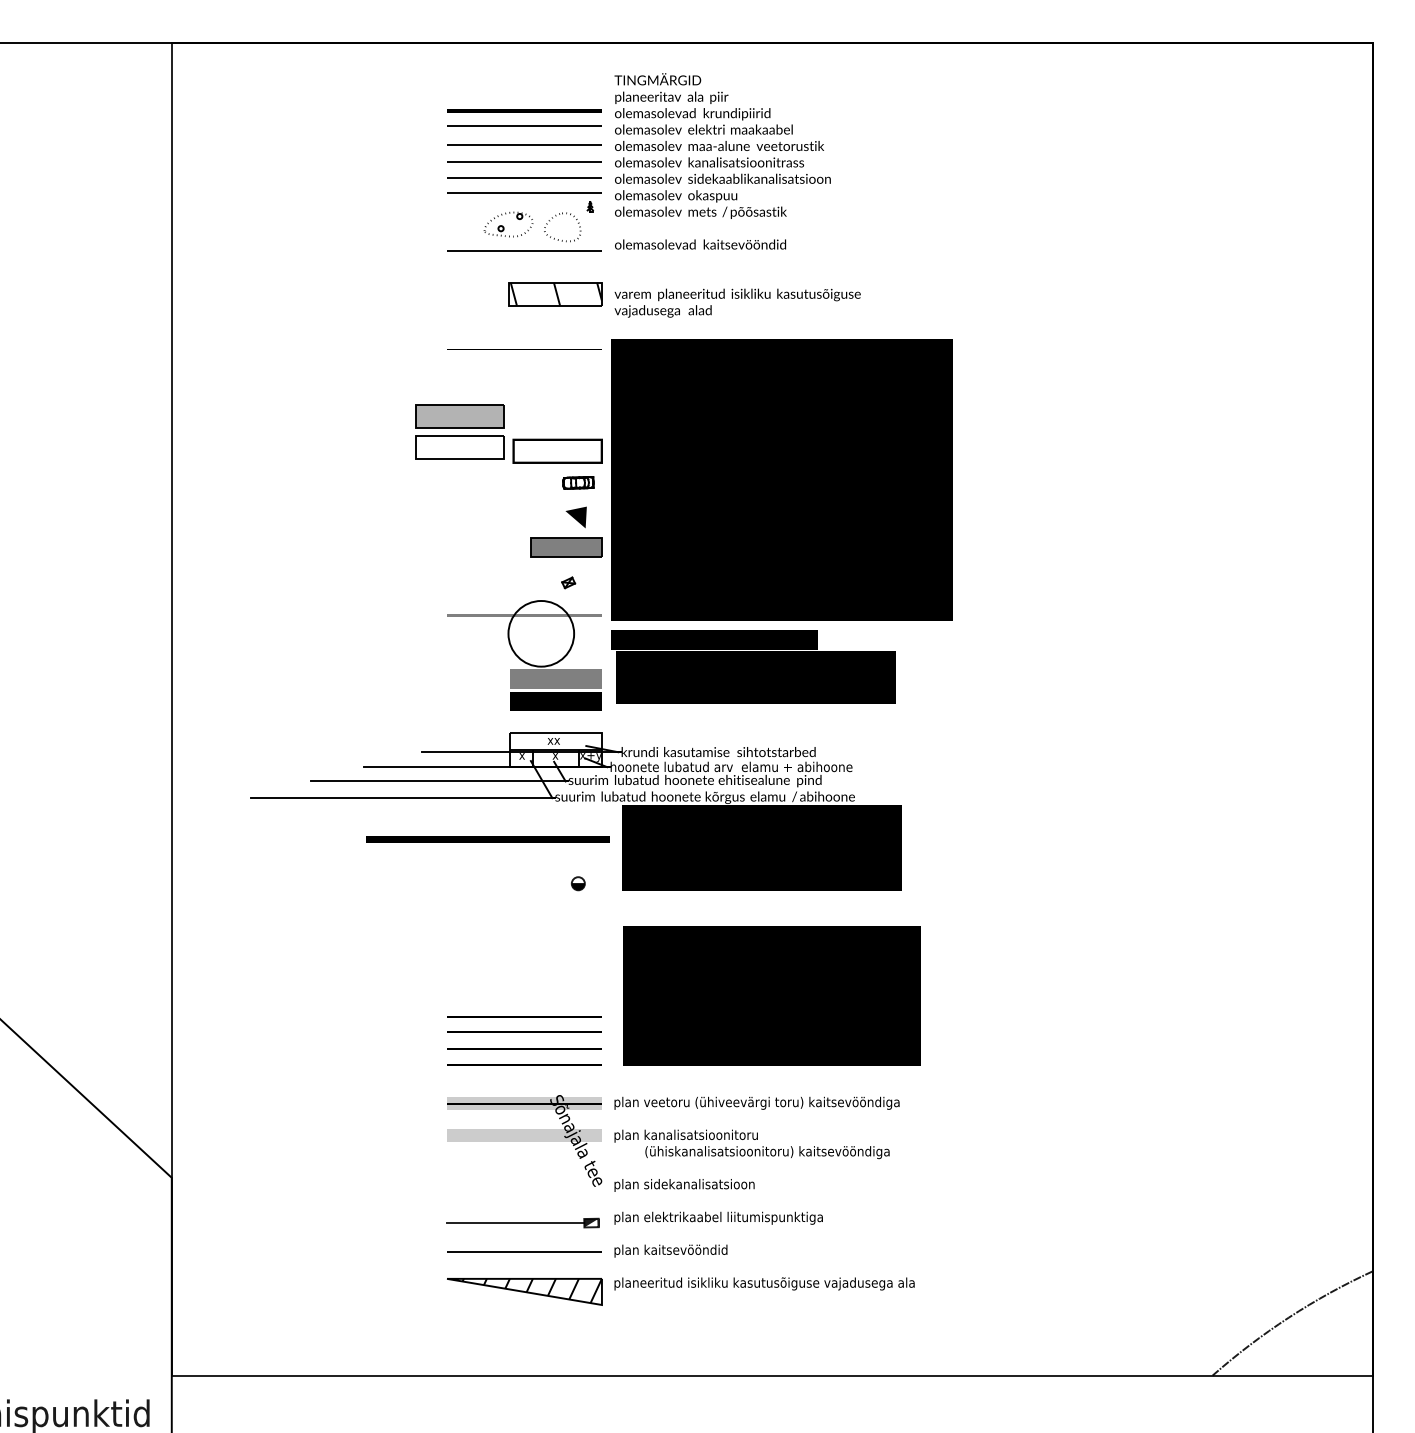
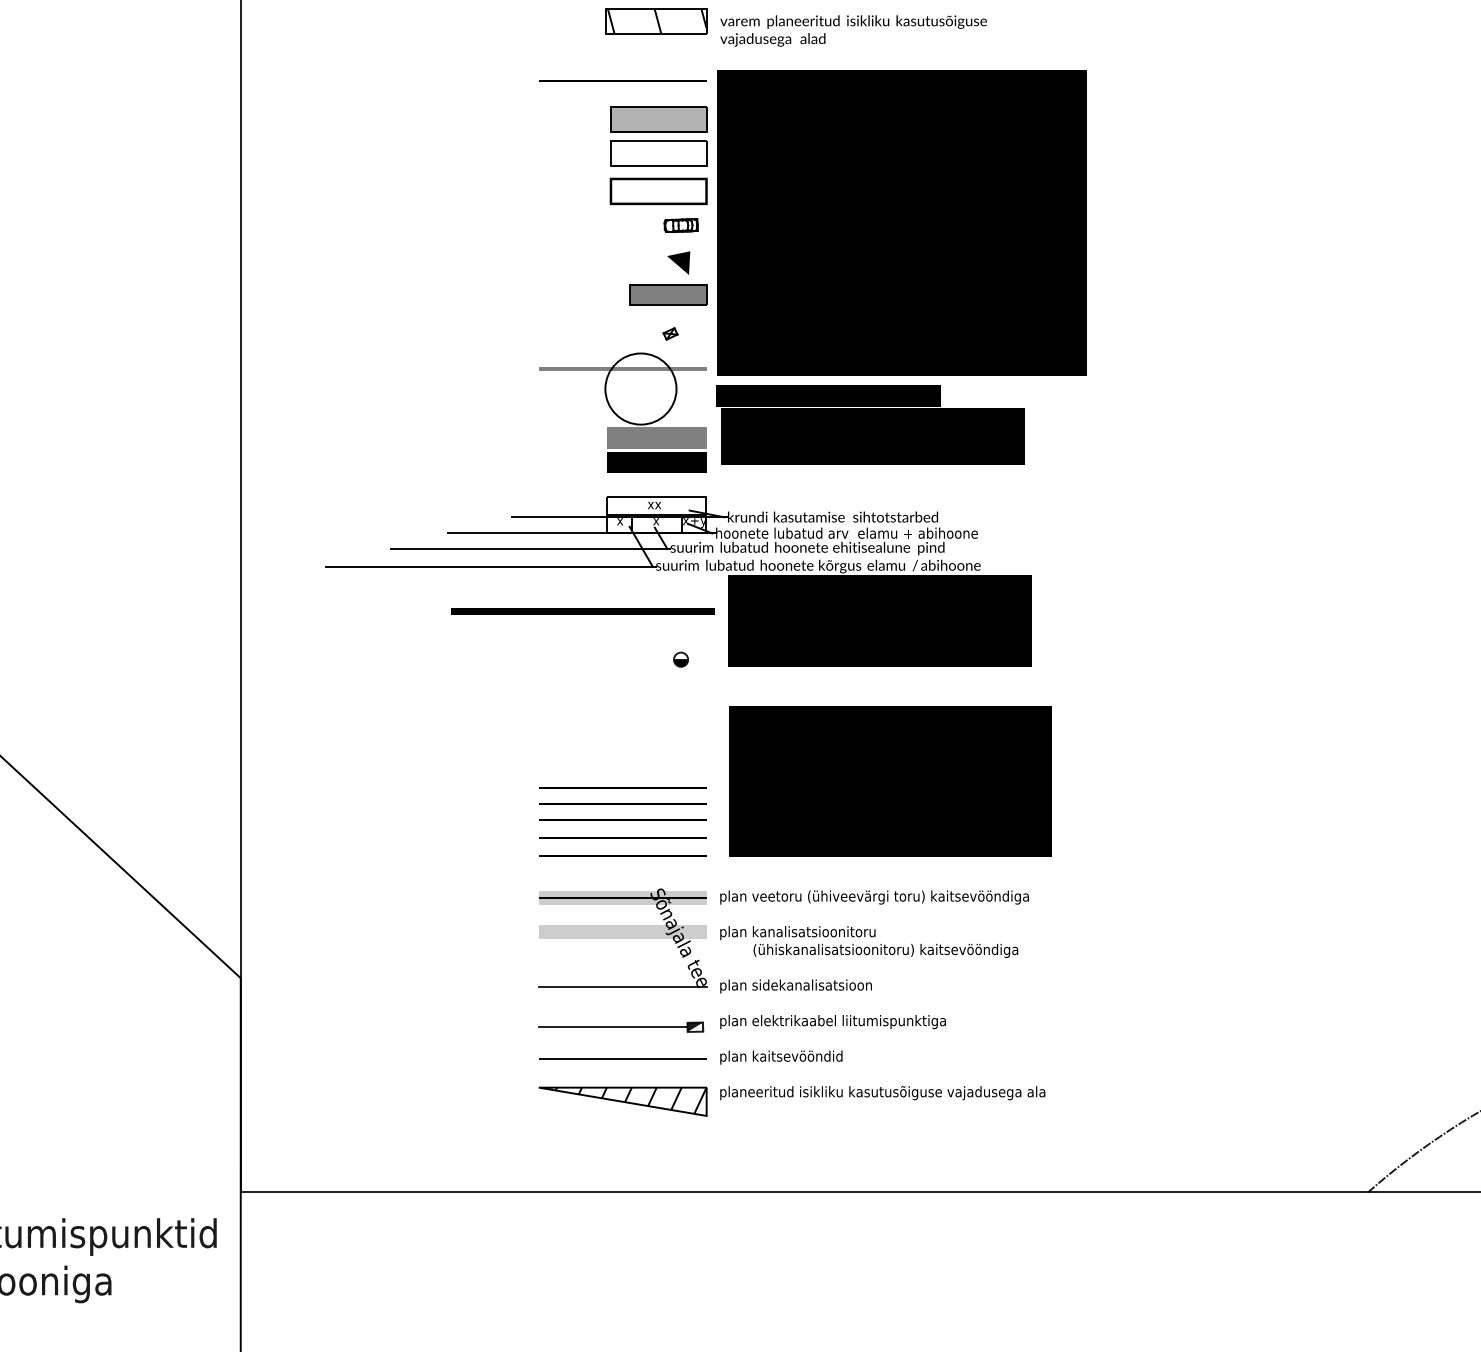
part: (459, 431) -> (658, 136), moved
line: (524, 1001) -> (622, 787), added
line: (524, 1185) -> (622, 986), added

